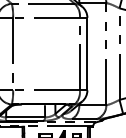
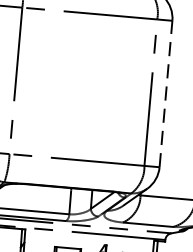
line: (87, 53) -> (166, 92), solid -> dashed

